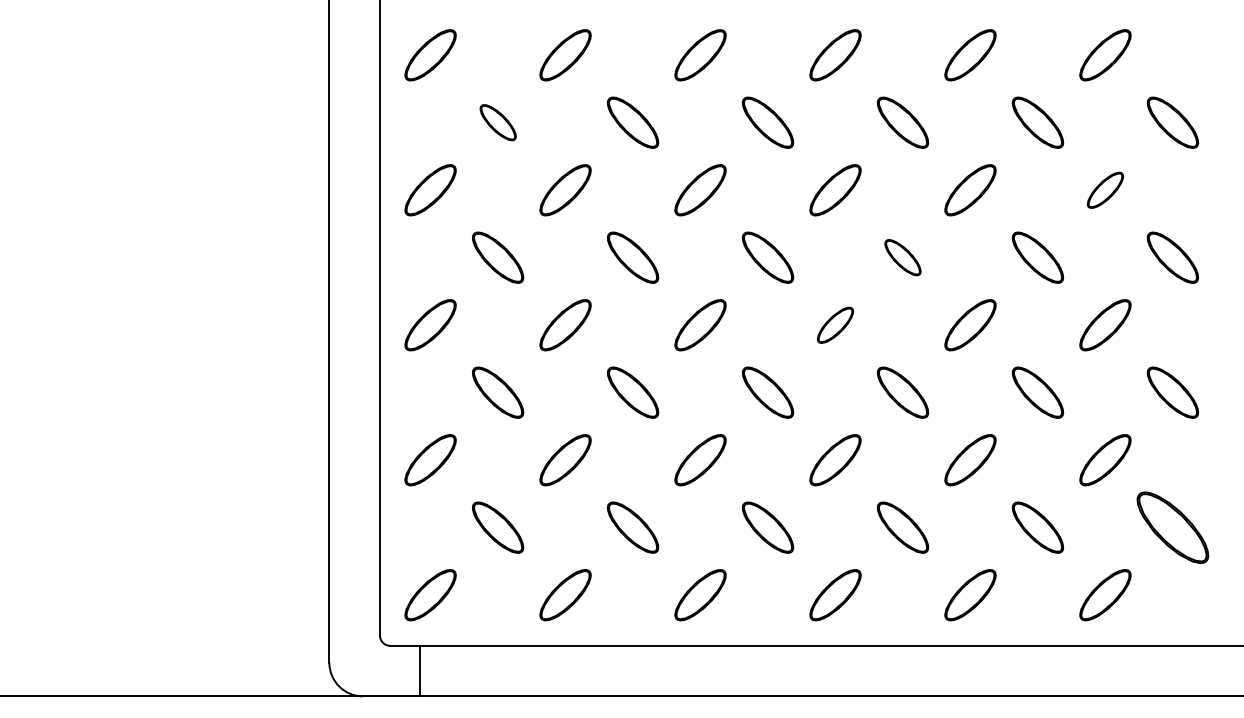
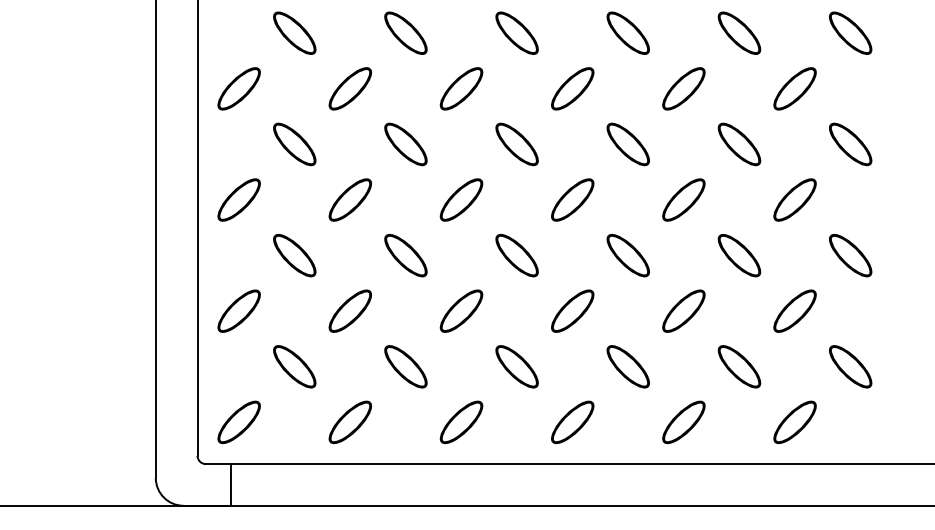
part: (498, 122) -> (295, 33), size x1.43
part: (1105, 190) -> (795, 89), size x1.43
part: (902, 257) -> (627, 144), size x1.43
part: (835, 325) -> (572, 200), size x1.43
part: (1172, 527) -> (850, 366), size x0.71

